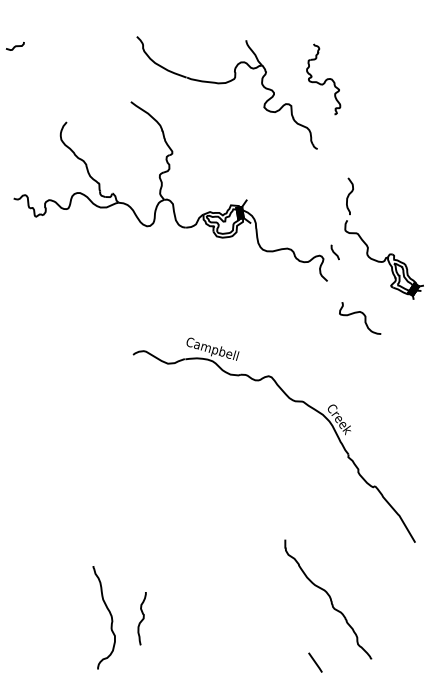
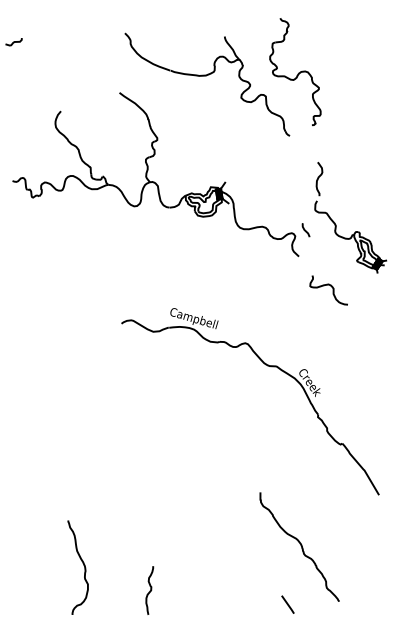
part: (323, 79) -> (295, 72), size x1.67
curve: (110, 615) -> (83, 565), moved
curve: (141, 618) -> (149, 590), moved

